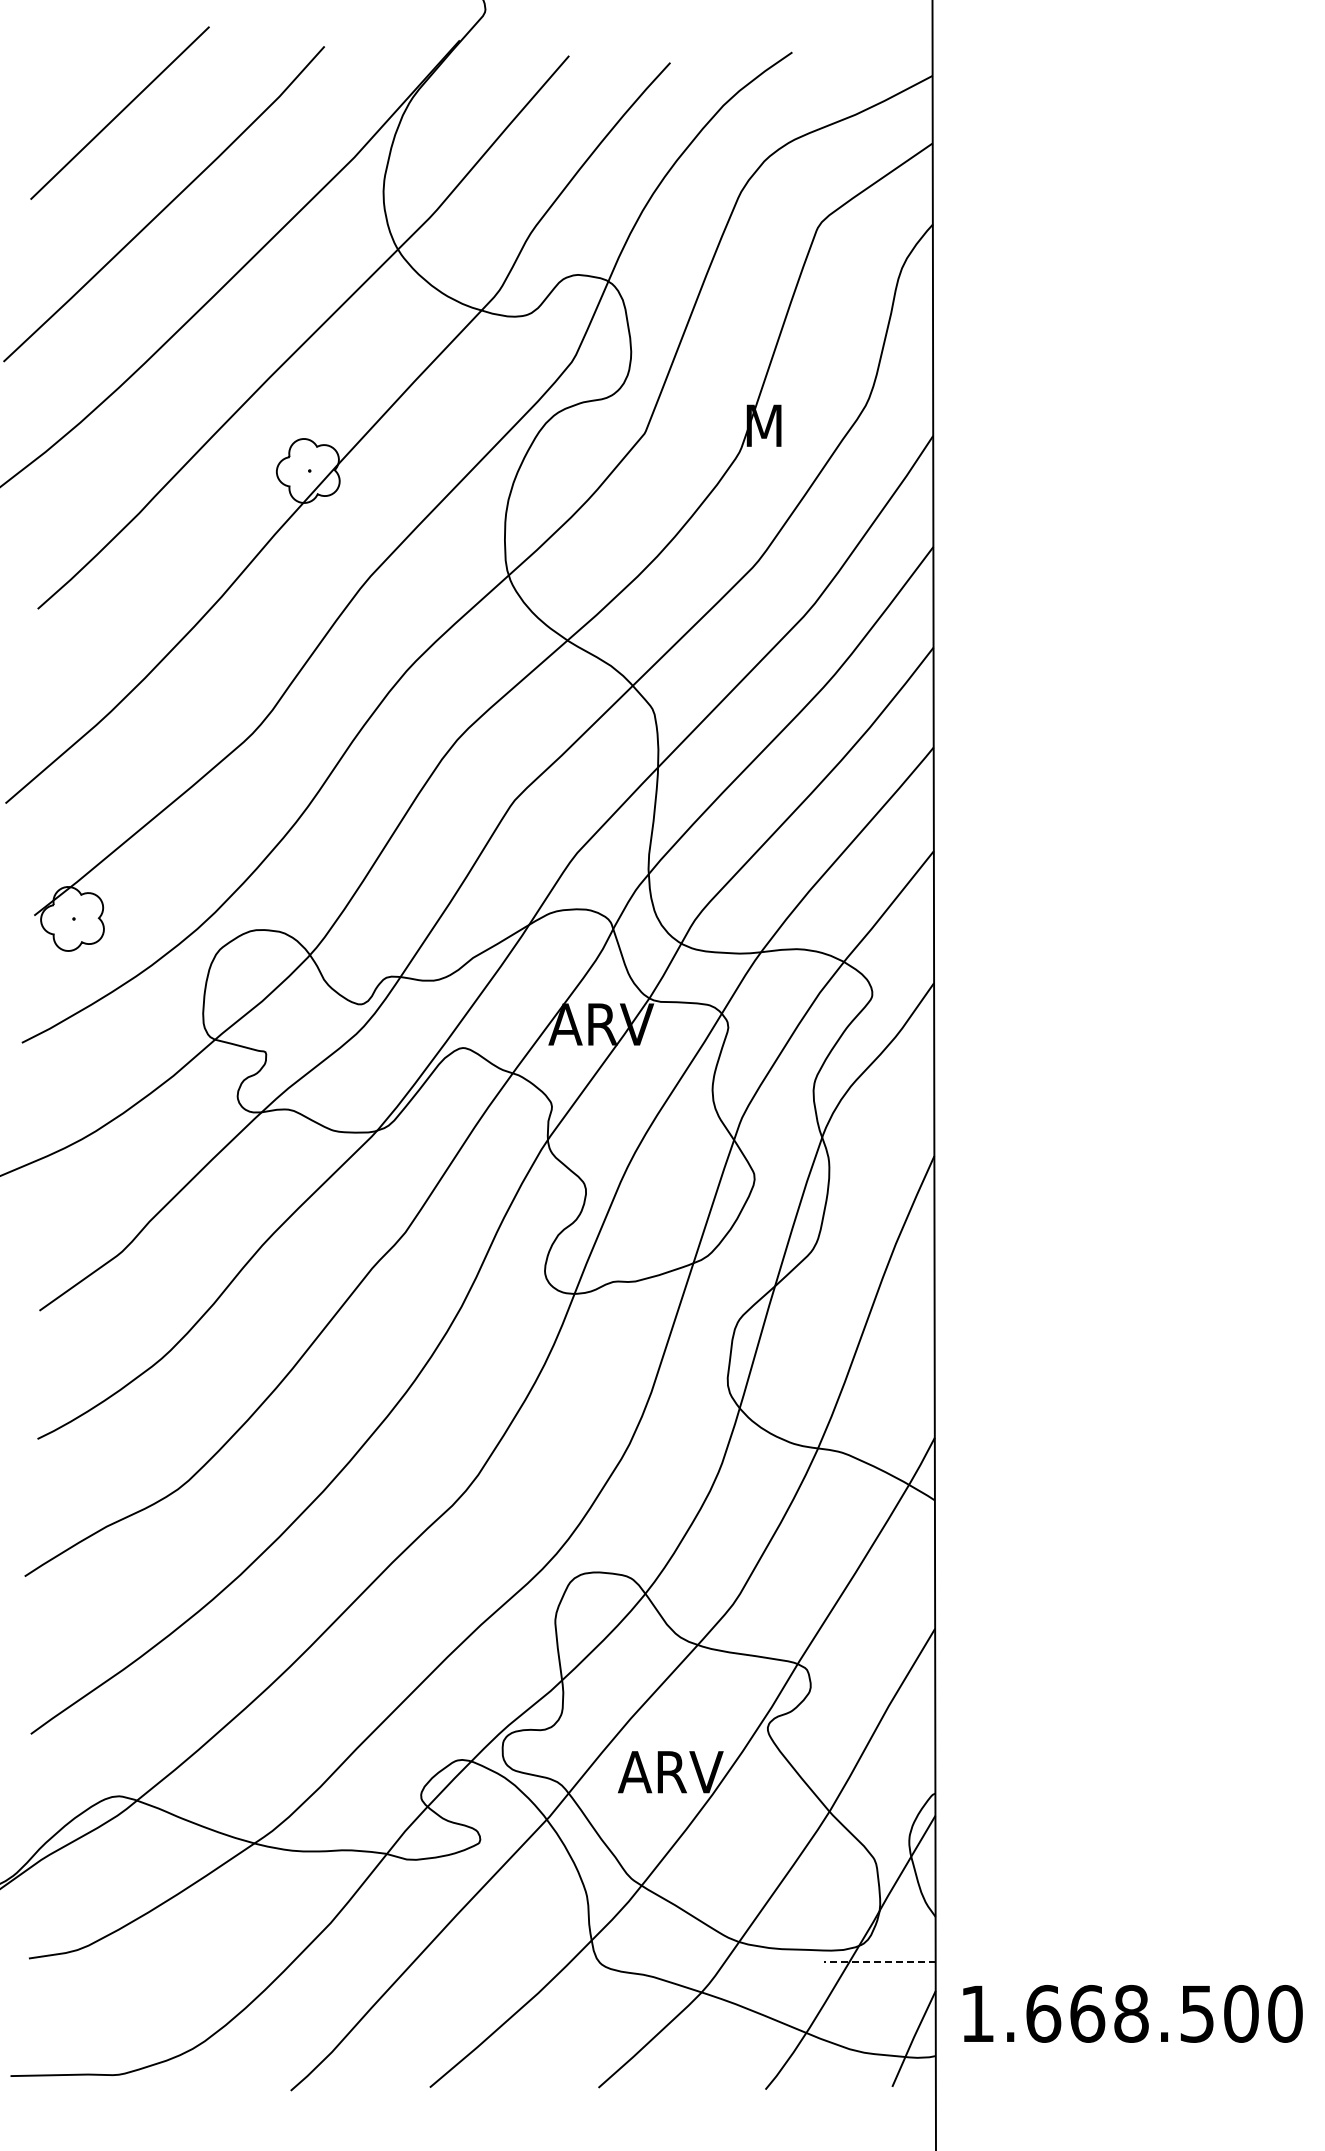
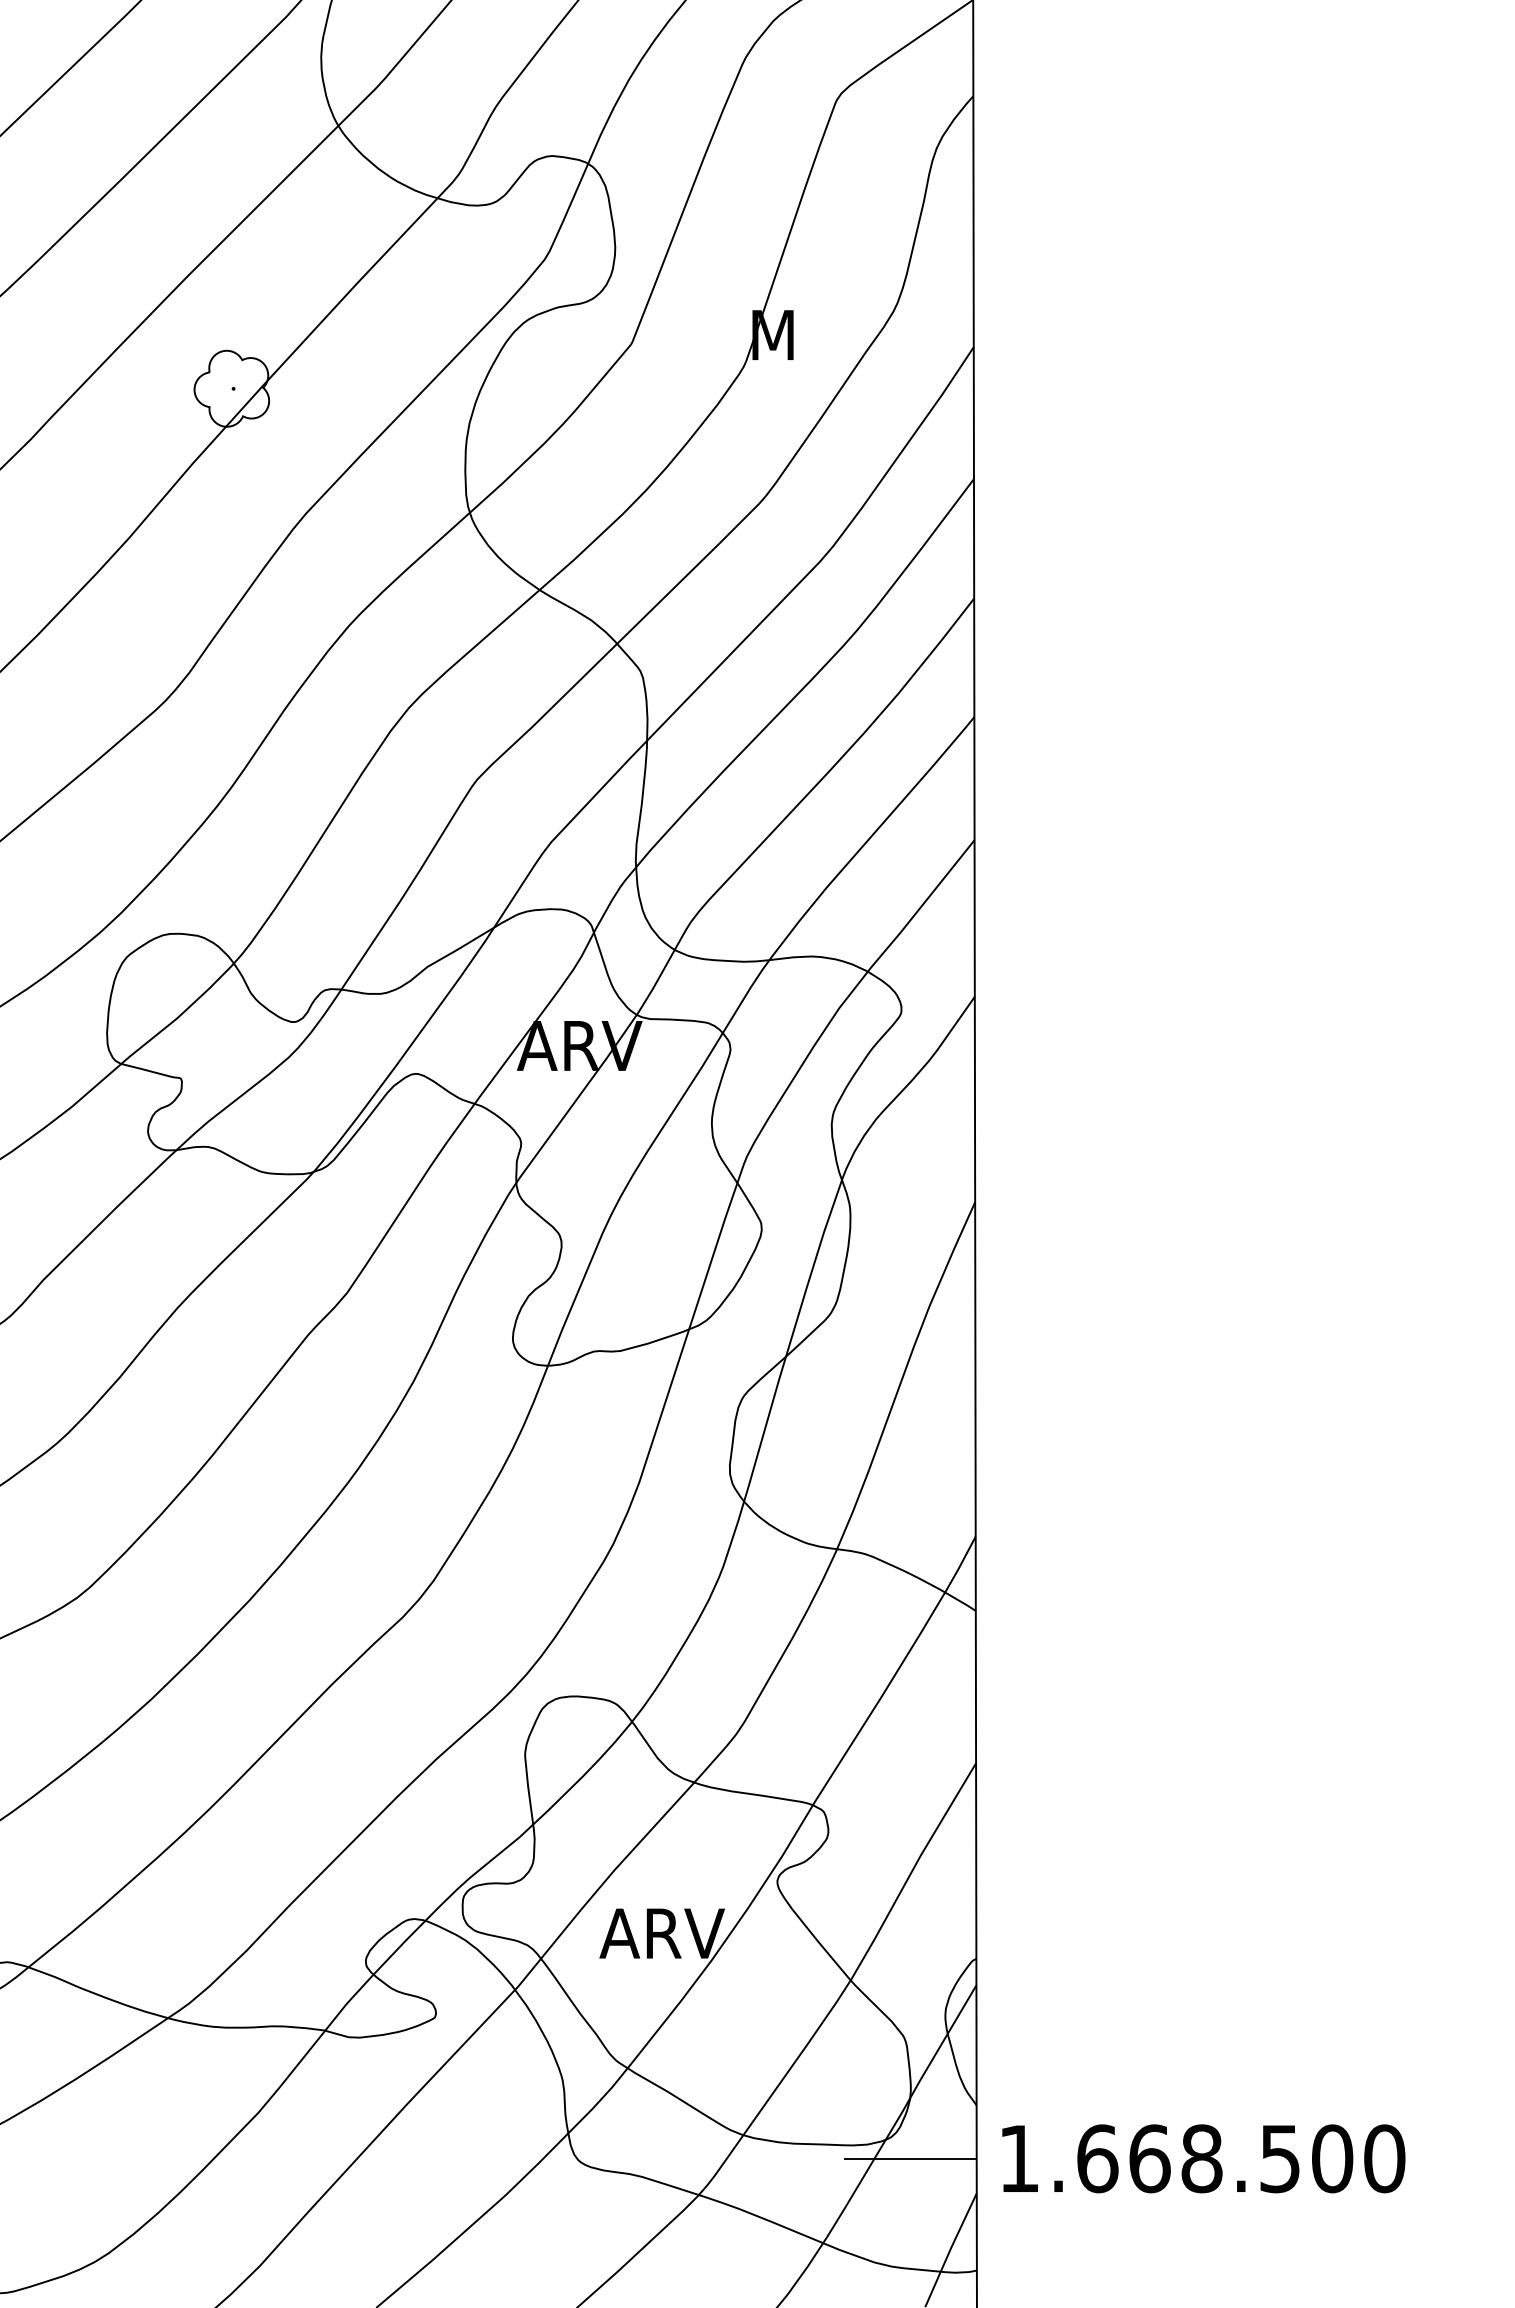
line: (879, 1961) -> (910, 2158), dashed -> solid
text: (1132, 2013) -> (1203, 2158), moved

